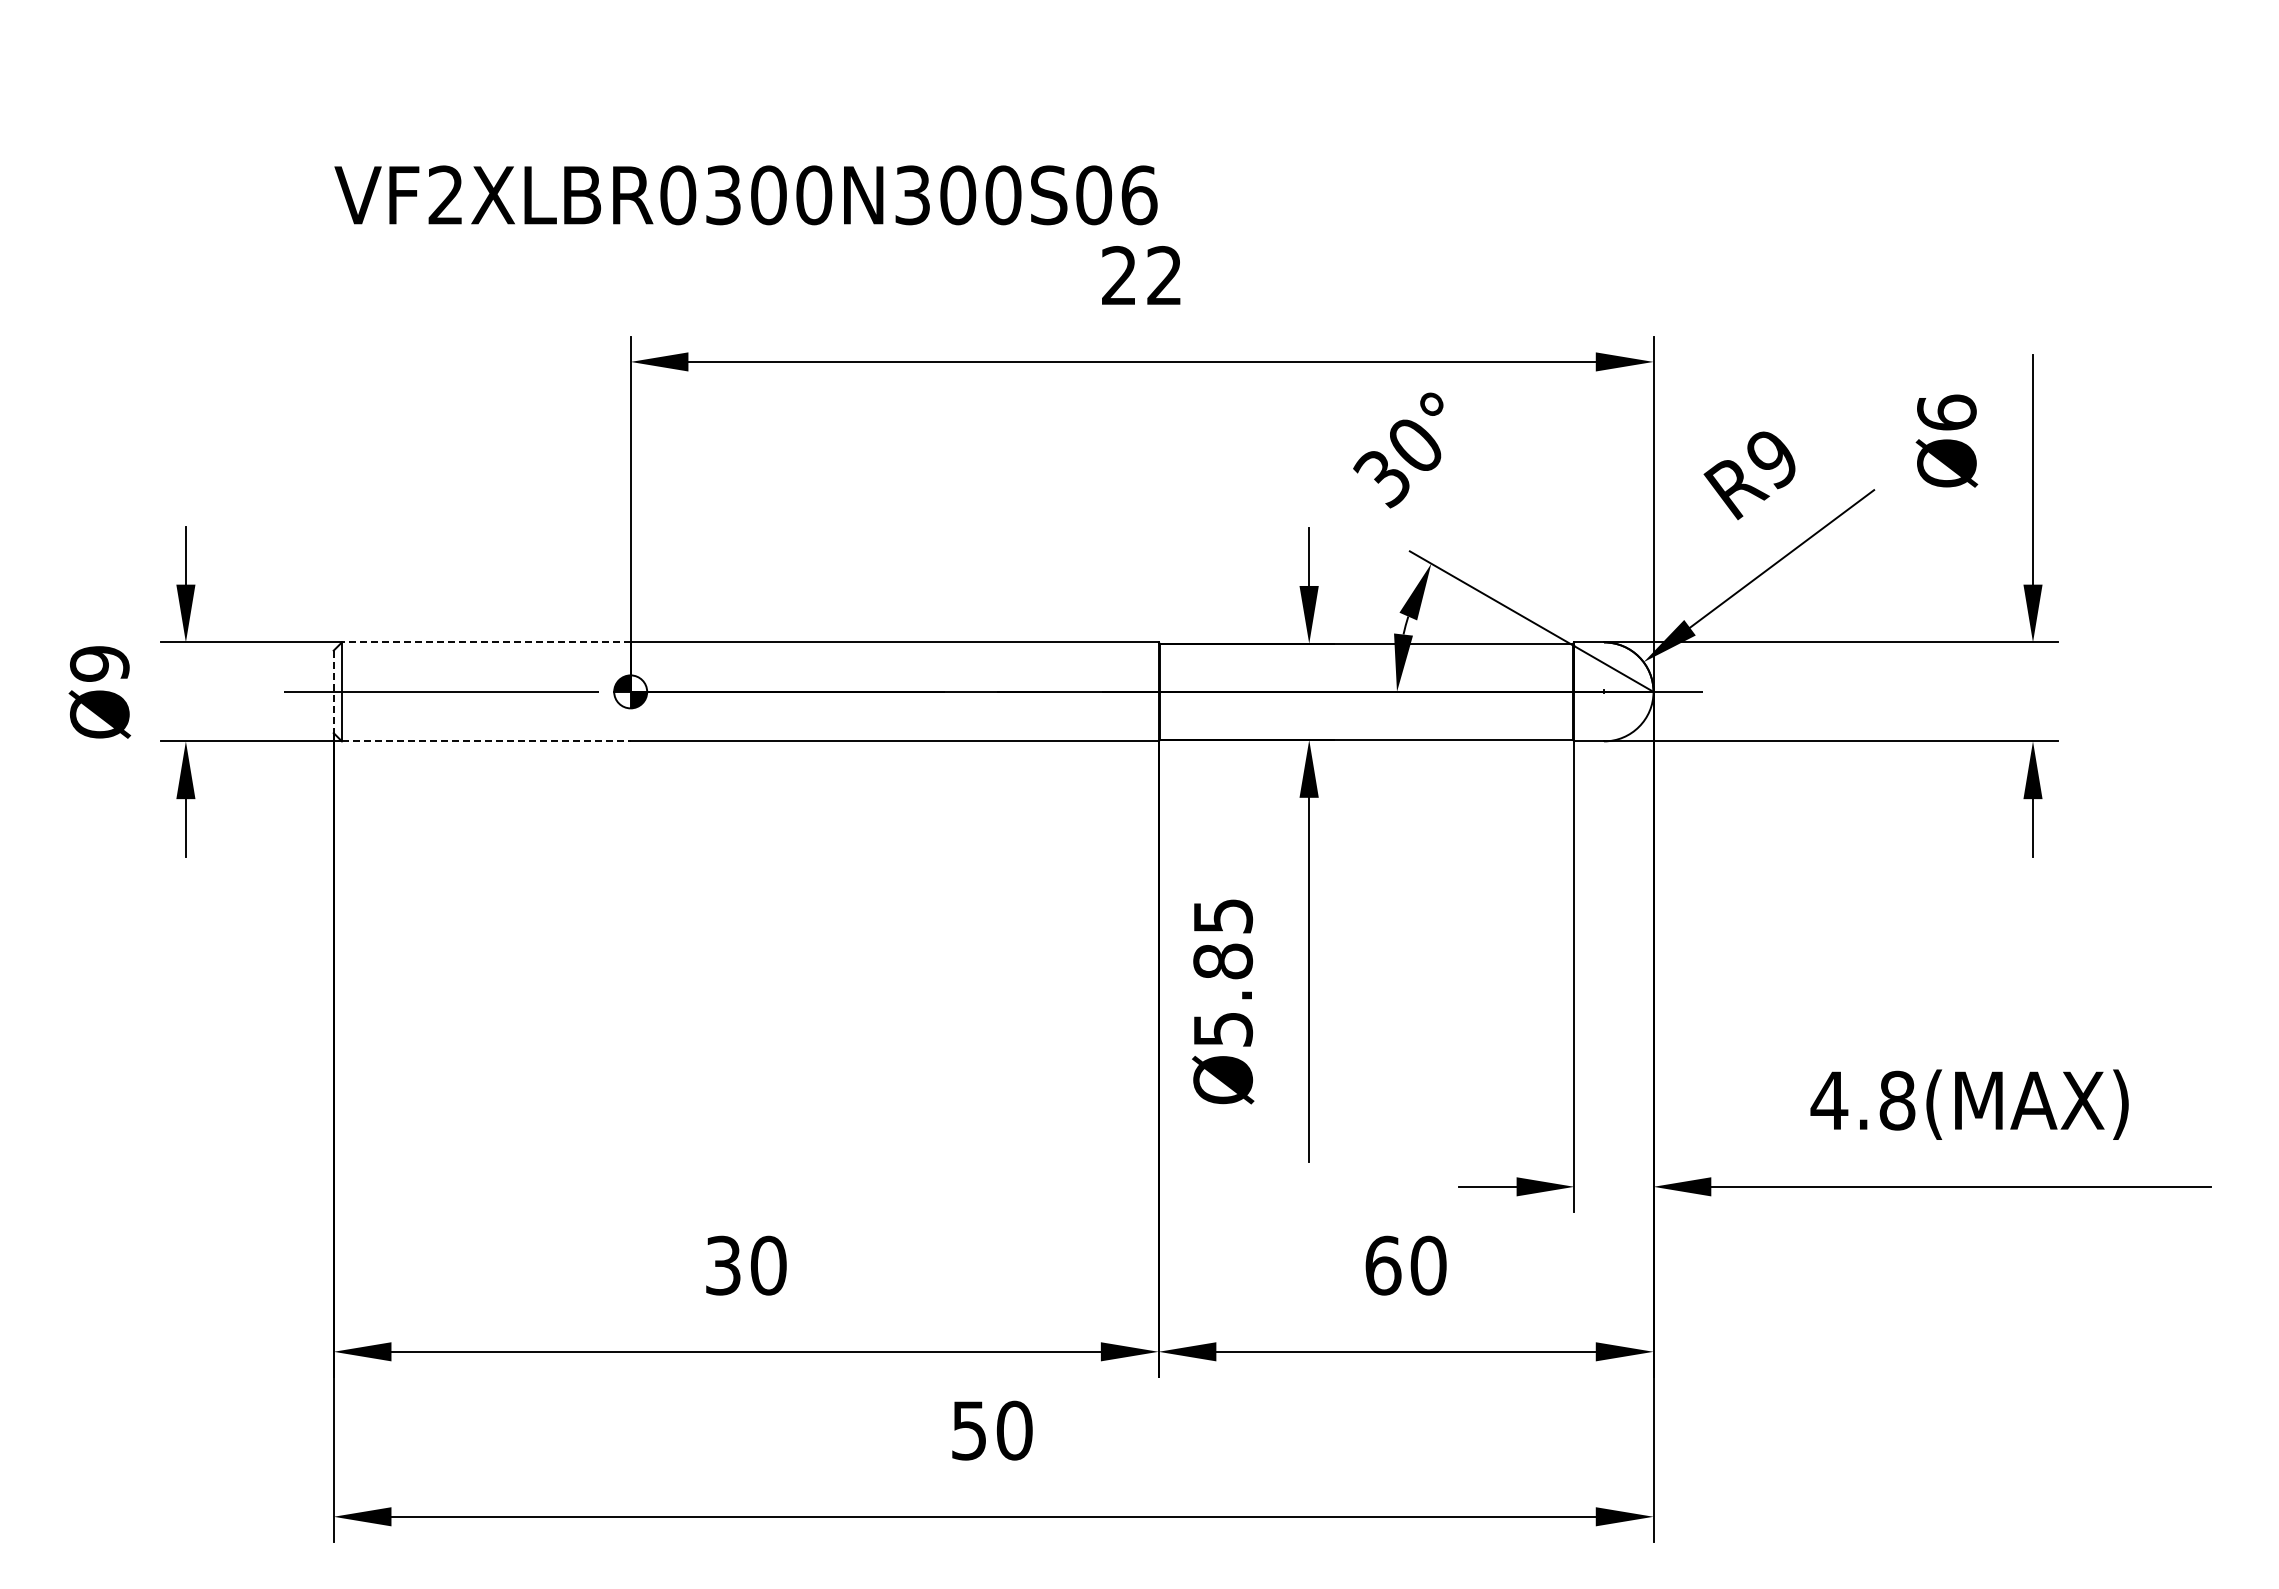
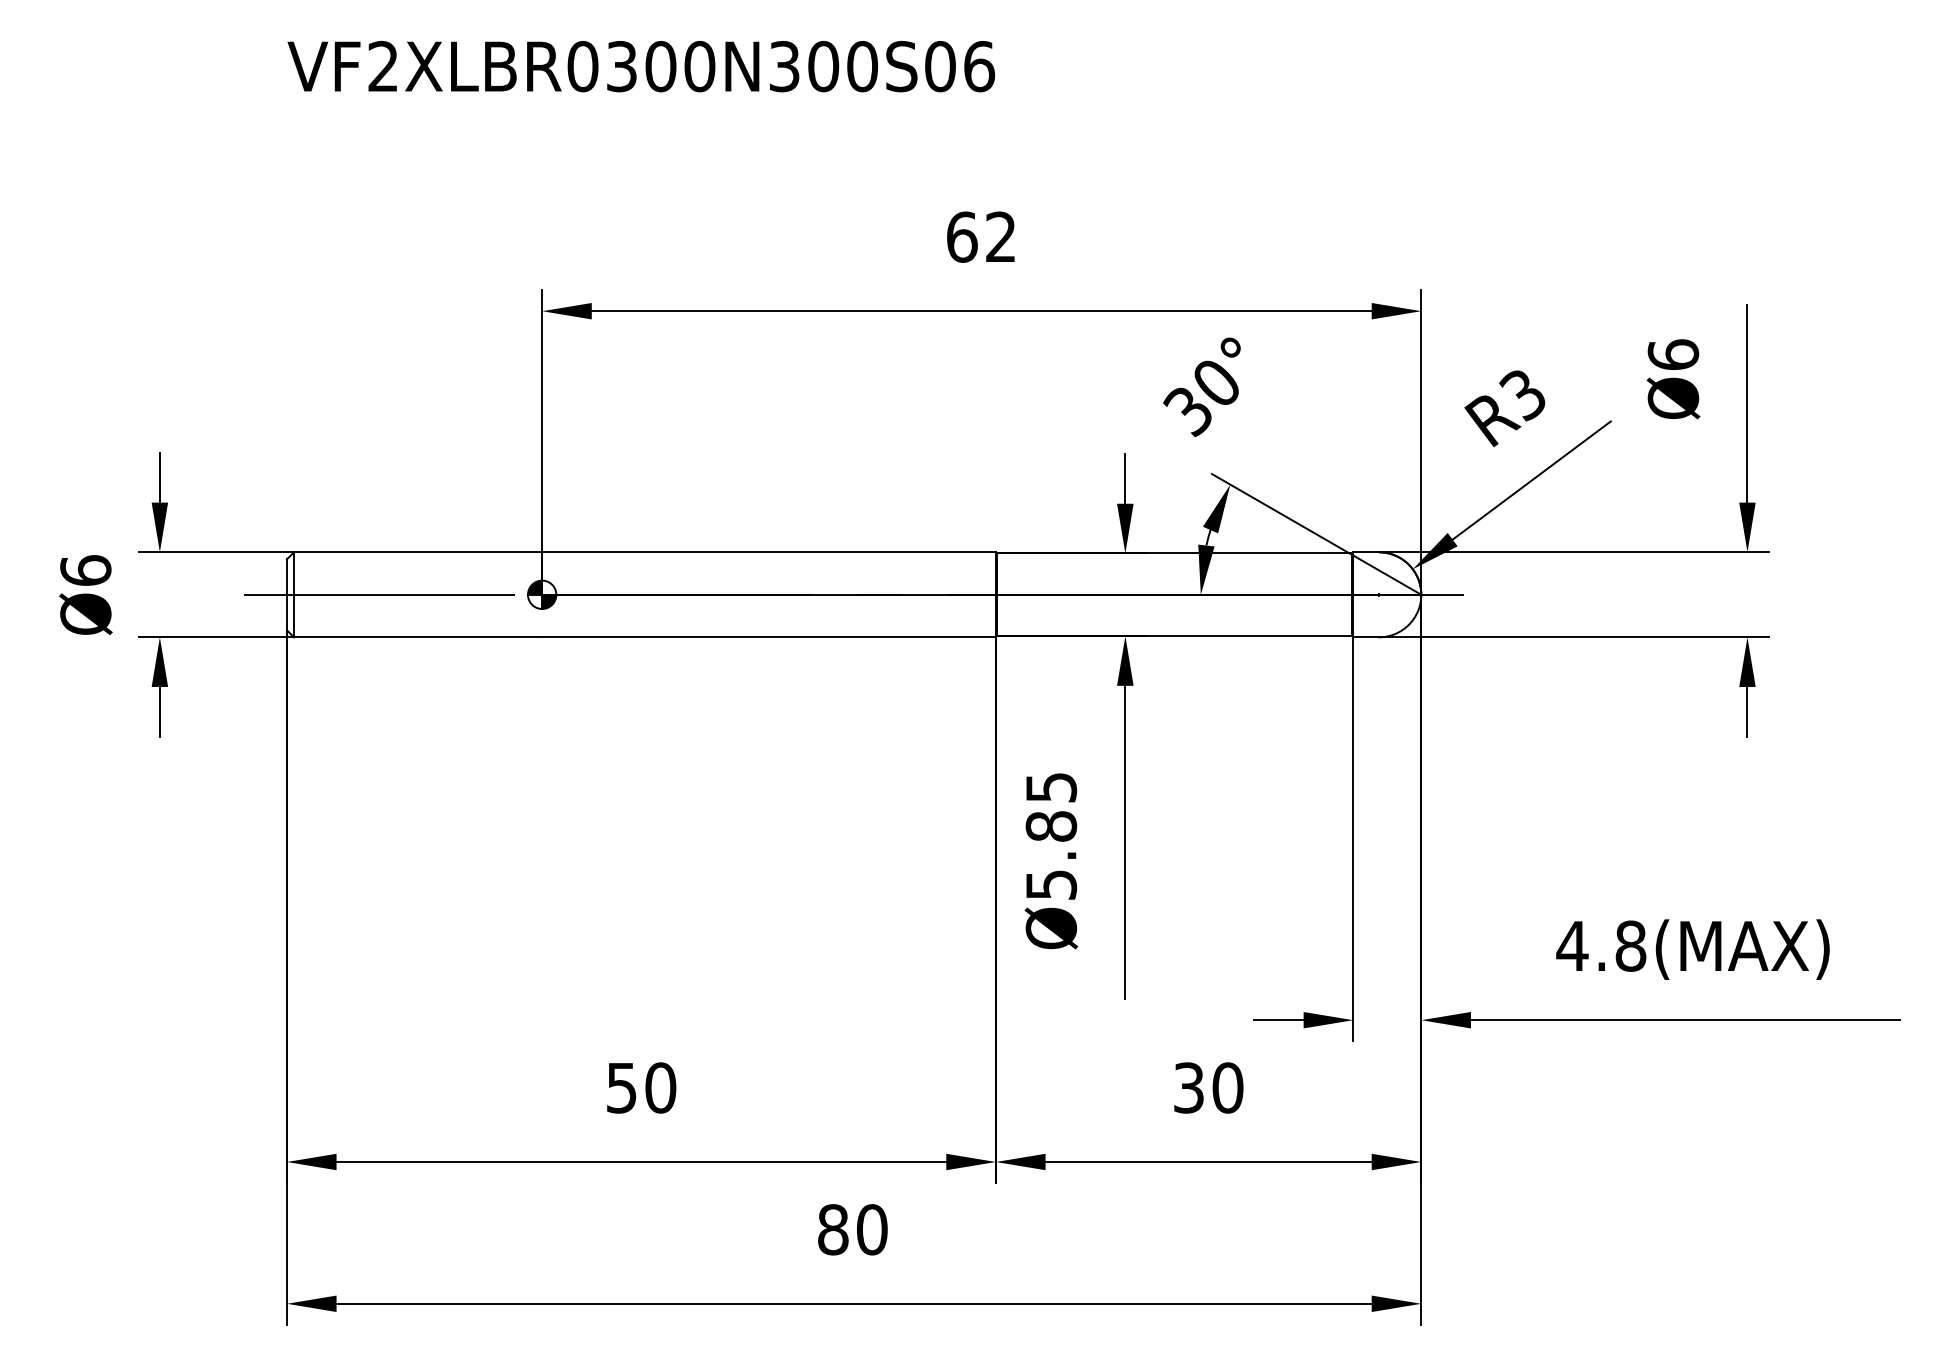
text: (745, 195) -> (640, 66), moved
text: (1119, 275) -> (962, 236), 22 -> 62
text: (1770, 460) -> (1521, 395), R9 -> R3
line: (485, 642) -> (417, 552), dashed -> solid
text: (99, 663) -> (85, 570), Ø9 -> Ø6
line: (333, 692) -> (286, 595), dashed -> solid
line: (486, 741) -> (418, 637), dashed -> solid
text: (723, 1264) -> (621, 1086), 30 -> 50
text: (1383, 1265) -> (1189, 1087), 60 -> 30
text: (969, 1430) -> (833, 1229), 50 -> 80

